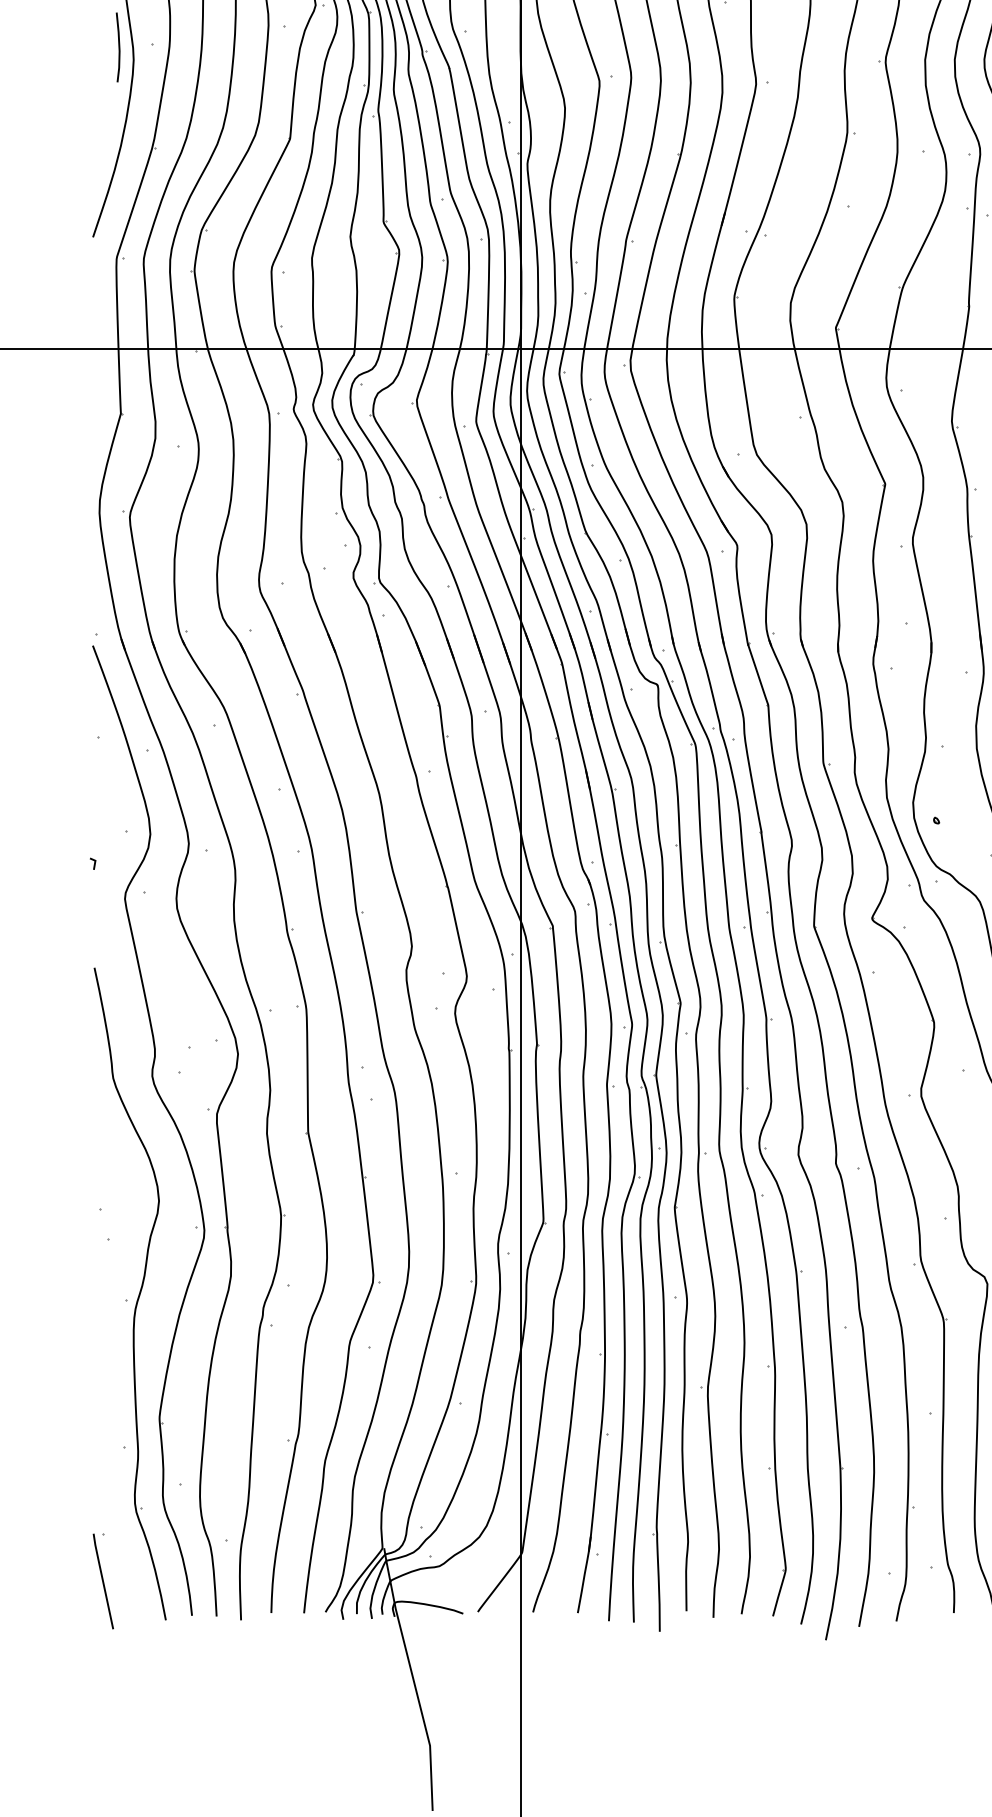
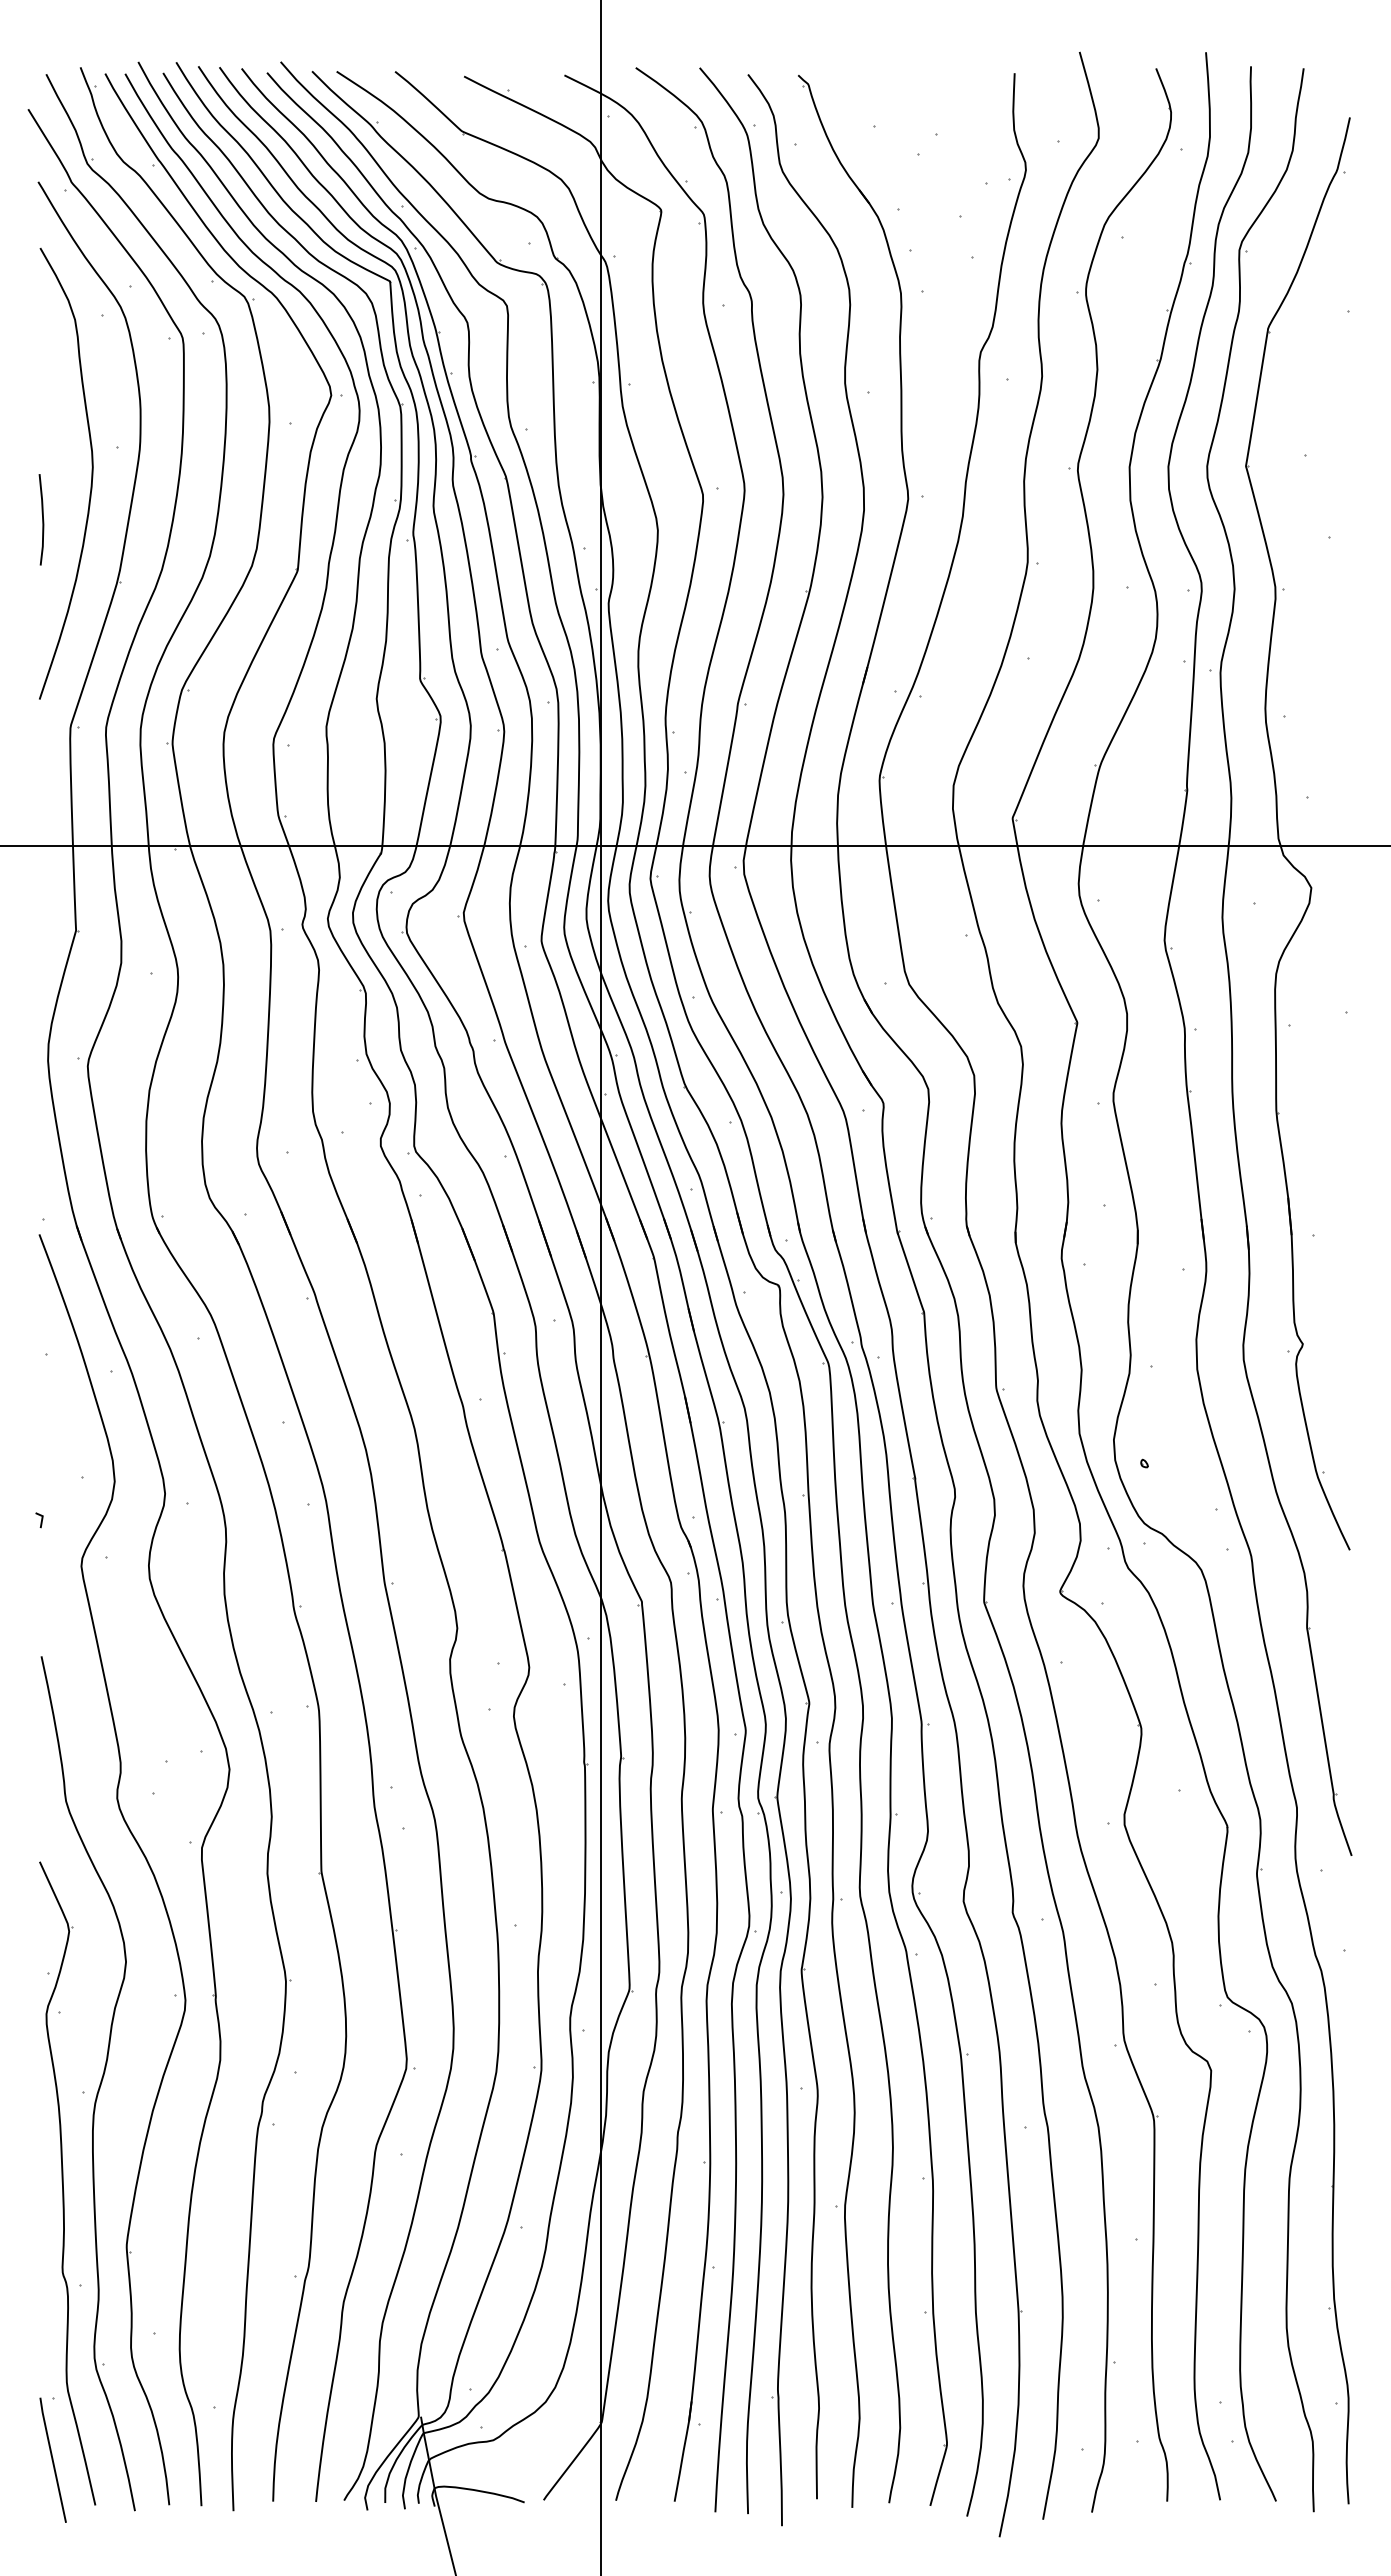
line: (118, 47) -> (42, 519), moved
part: (114, 1370) -> (67, 2183), added

